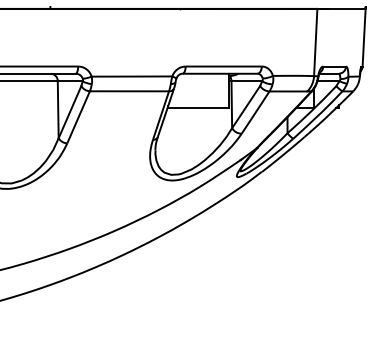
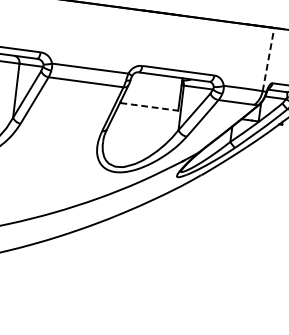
line: (315, 42) -> (268, 59), solid -> dashed
line: (198, 108) -> (149, 107), solid -> dashed

